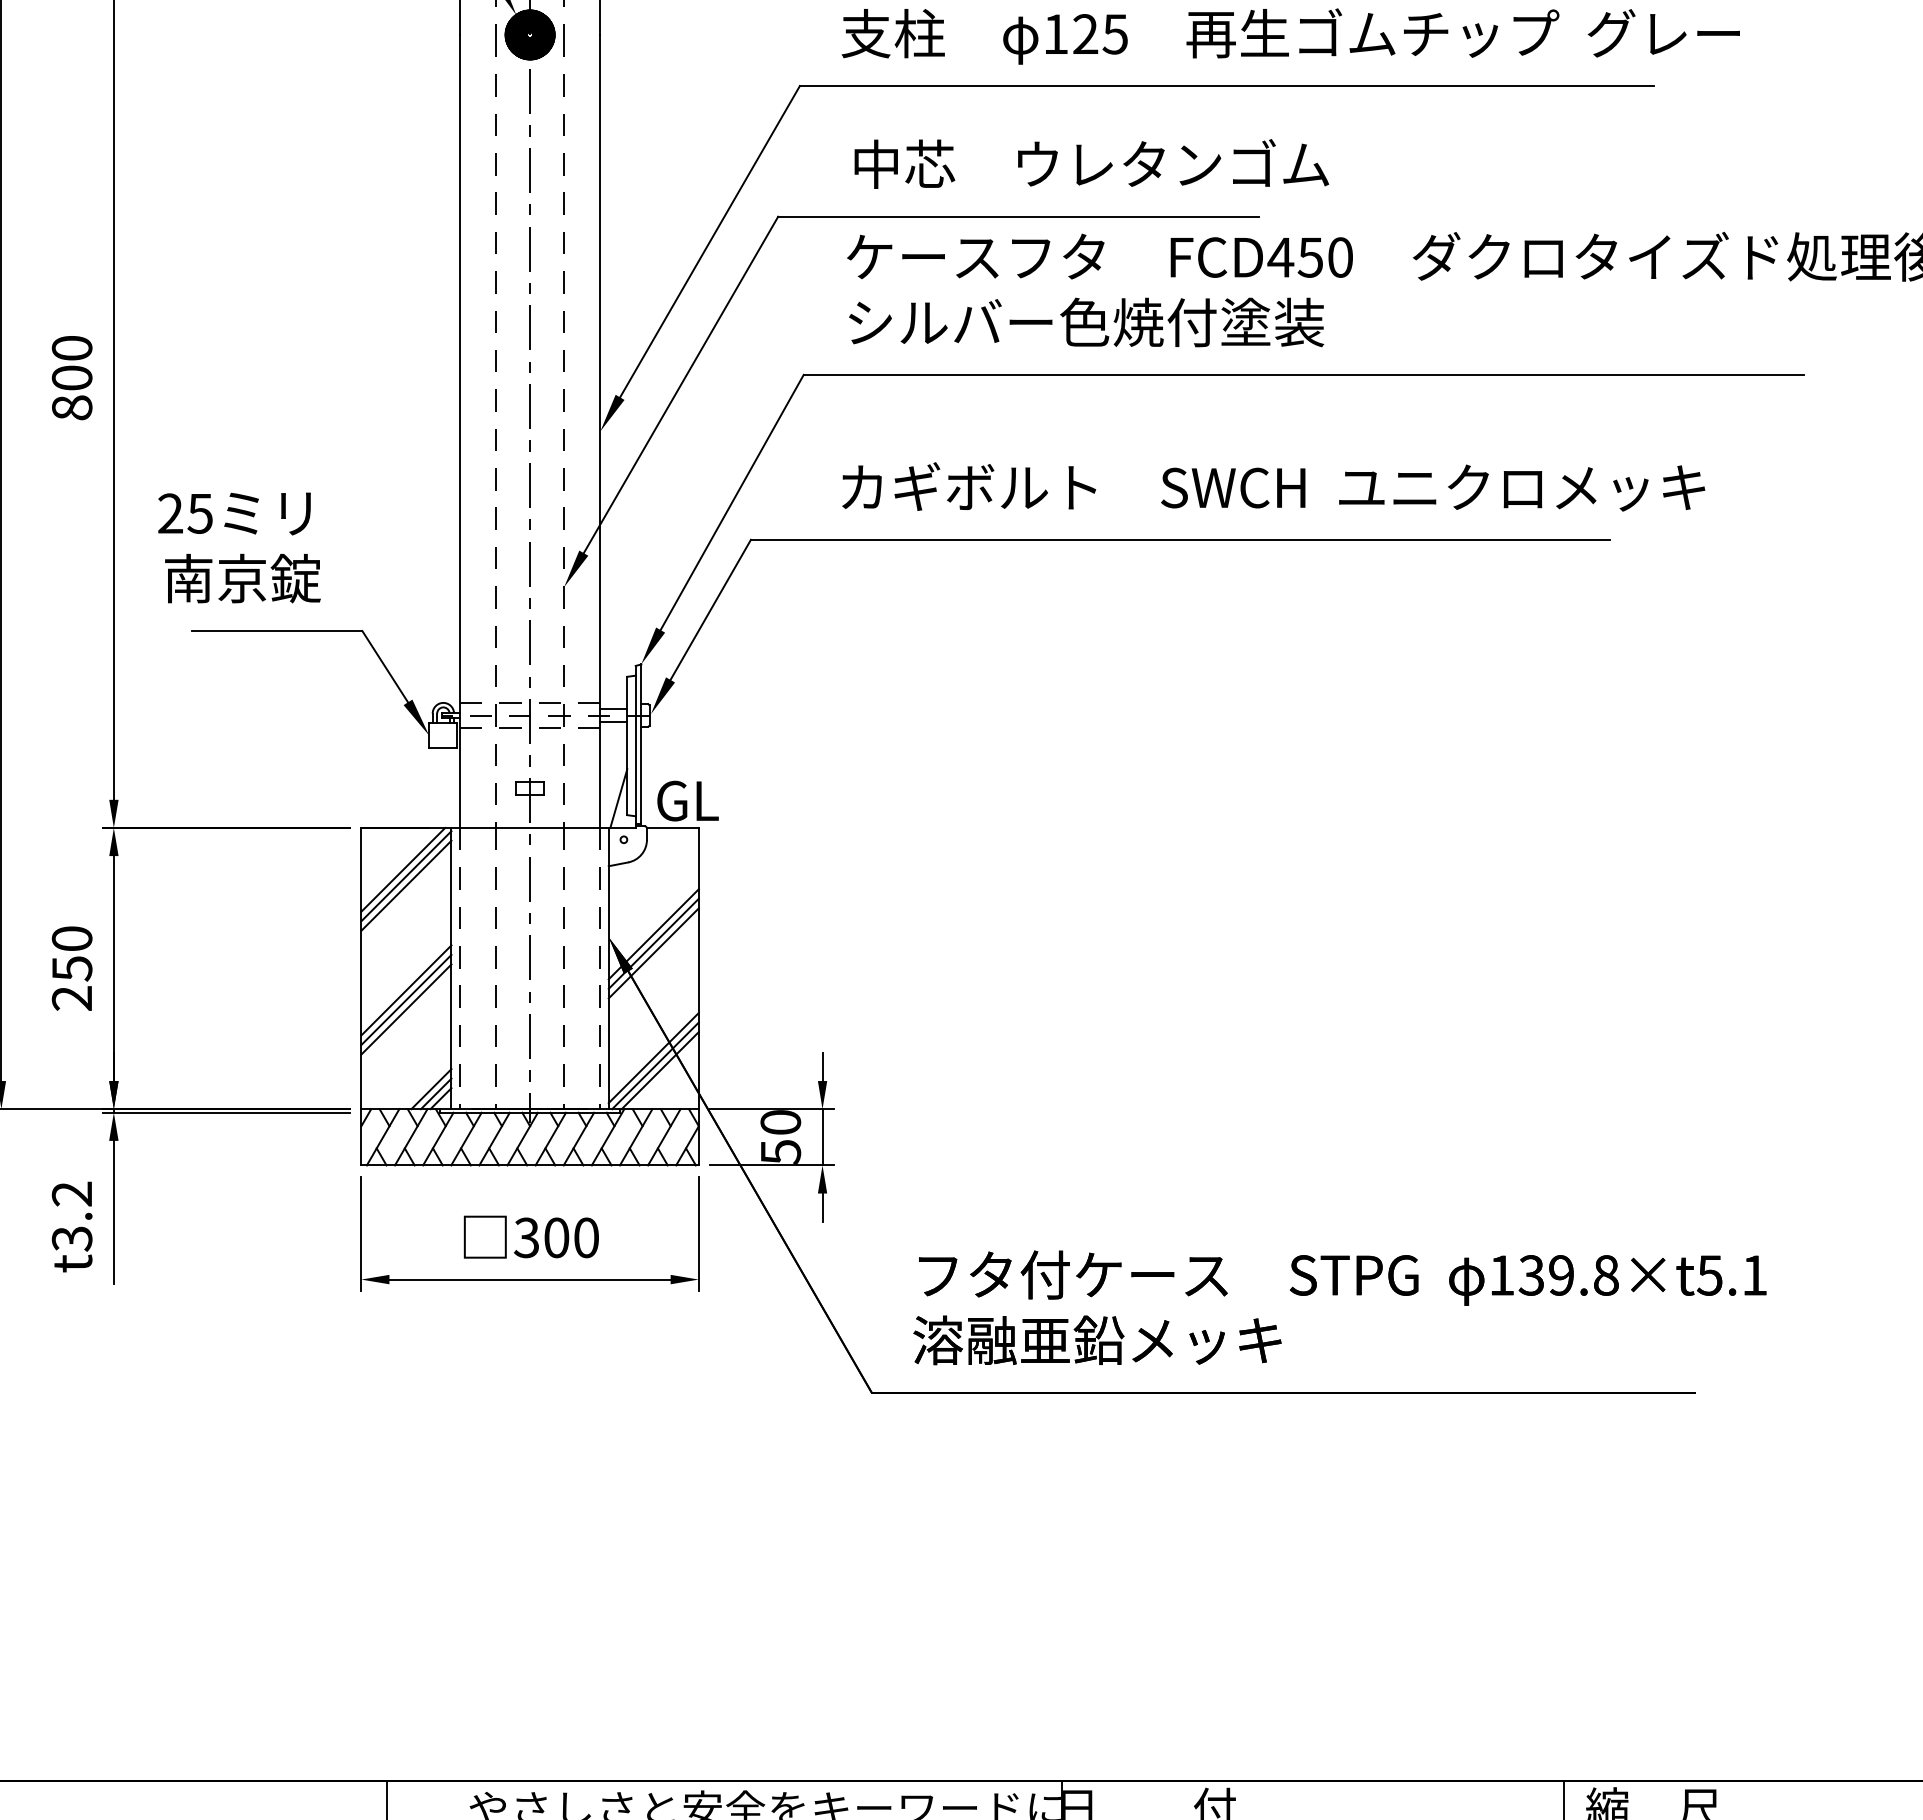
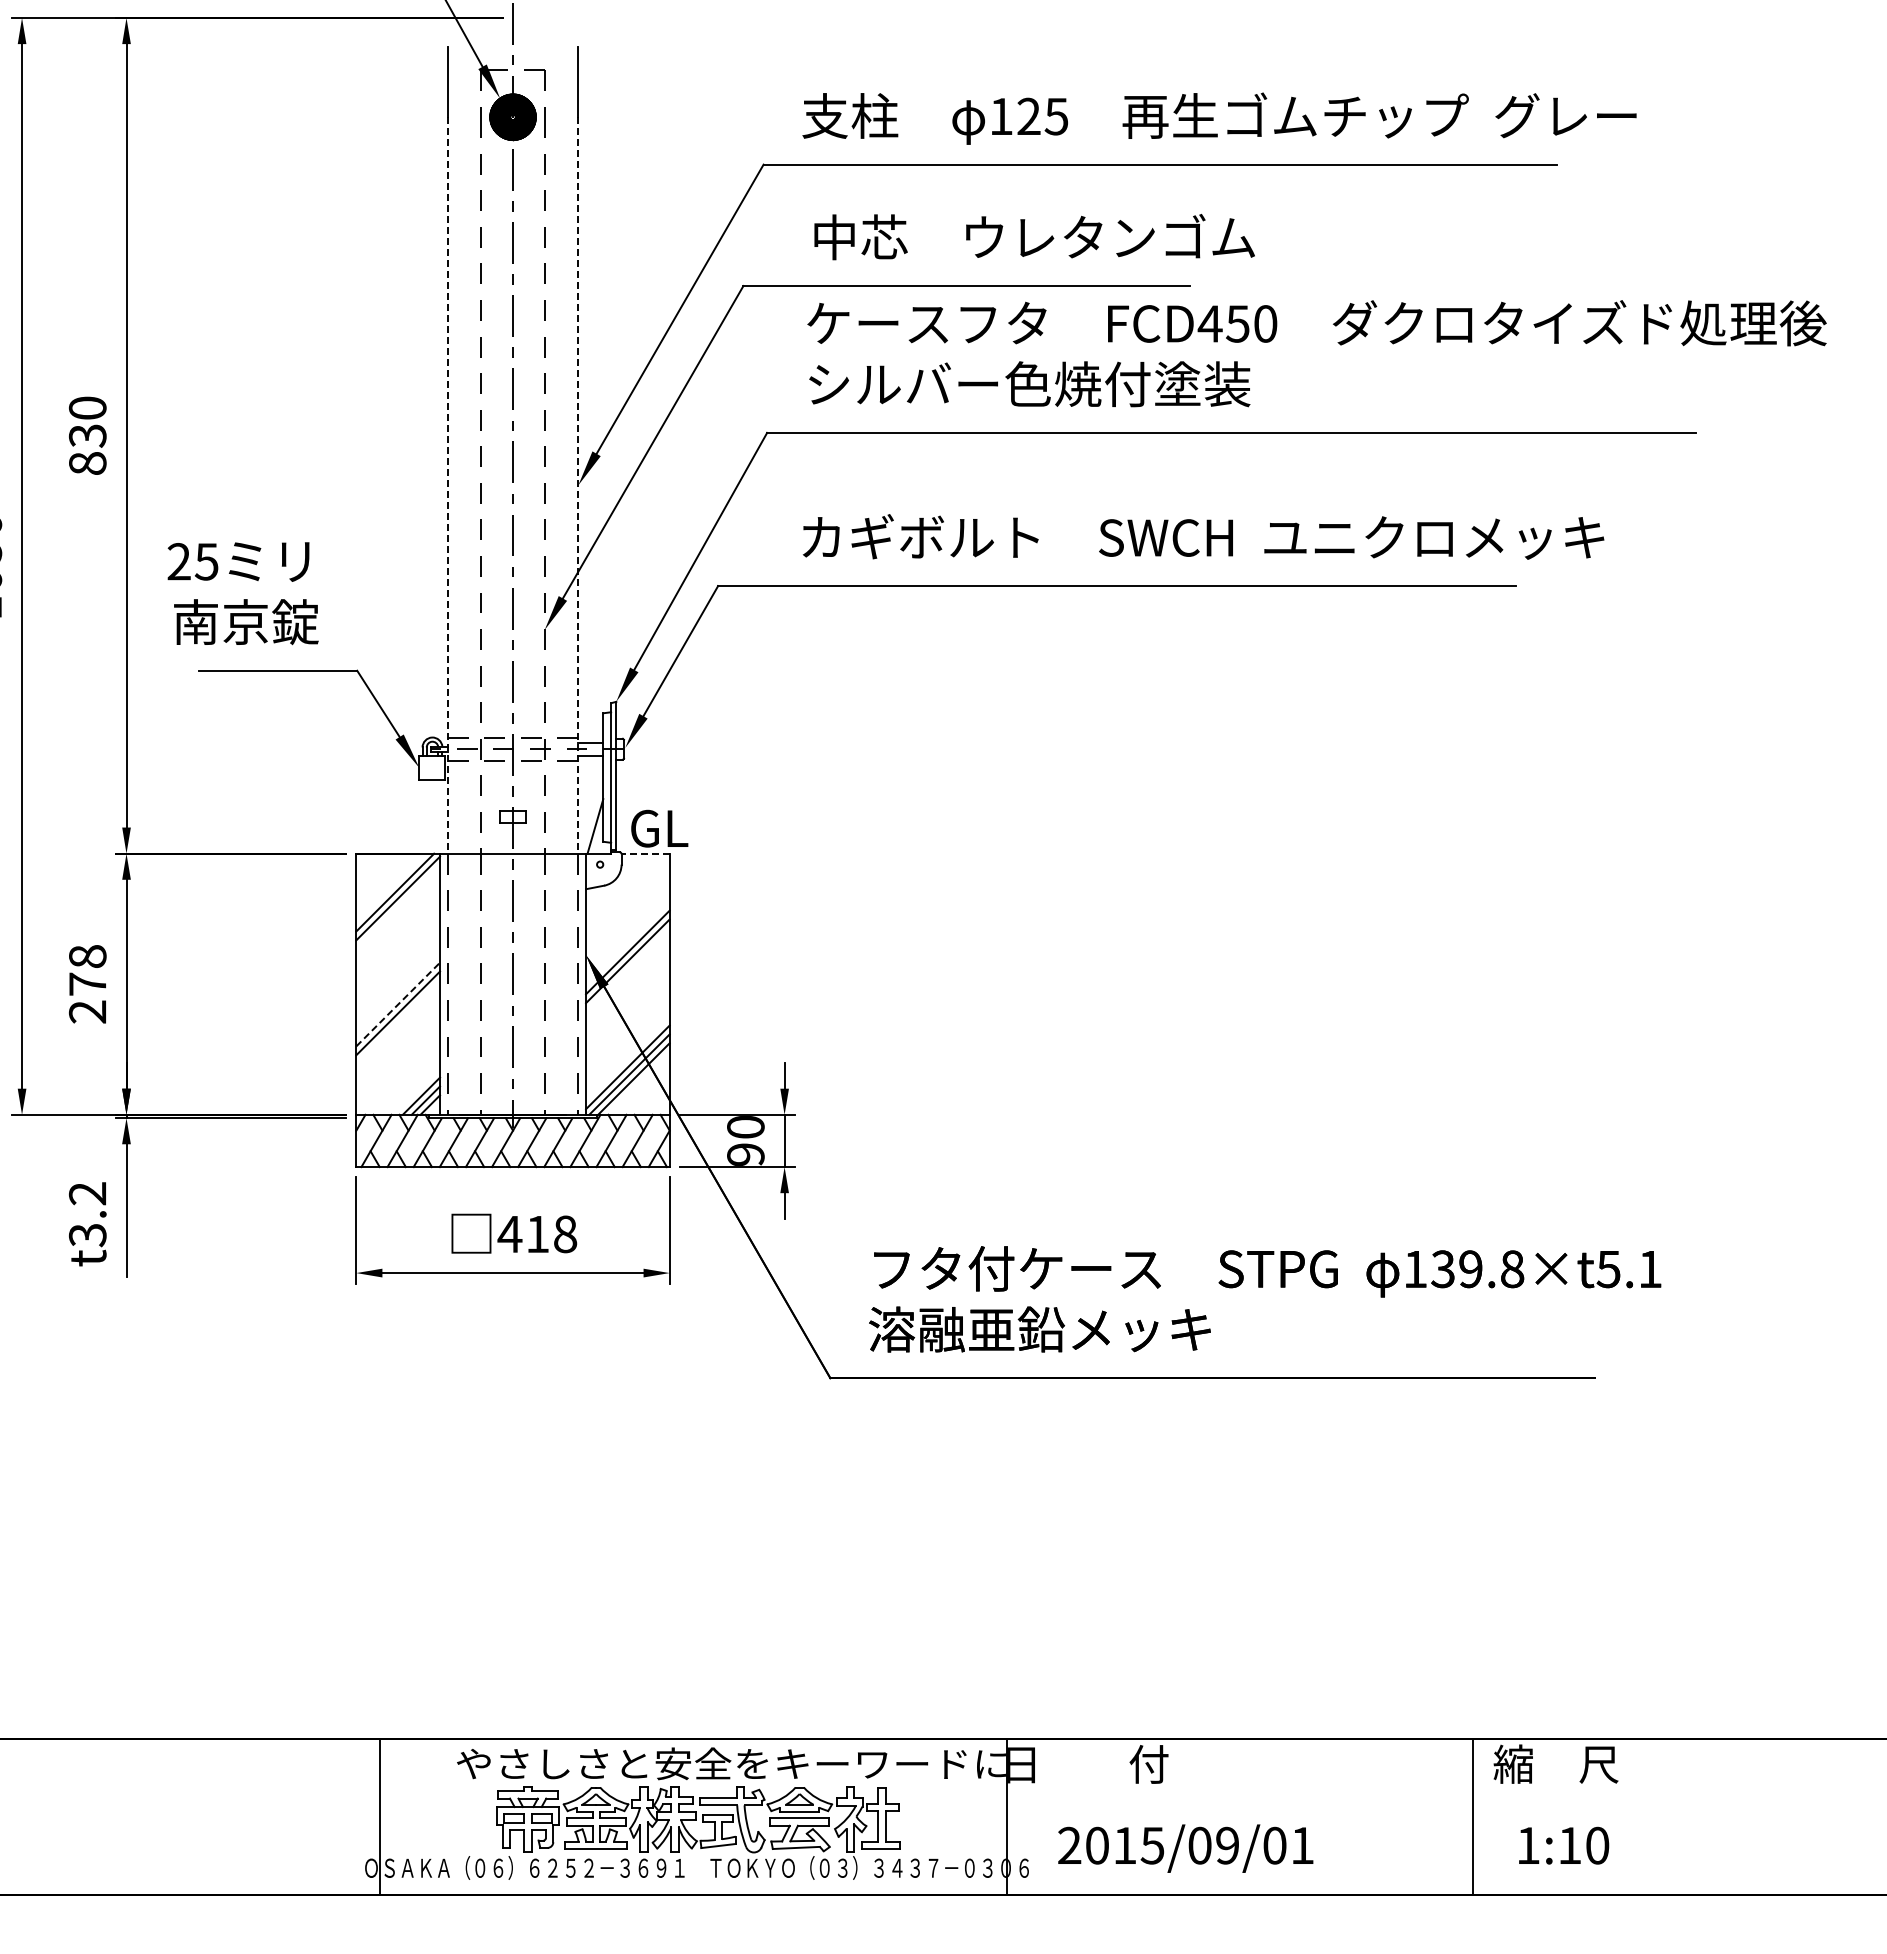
text: (71, 377) -> (87, 435), 800 -> 830
line: (459, 431) -> (447, 485), solid -> dashed
line: (600, 431) -> (578, 485), solid -> dashed
line: (672, 827) -> (645, 853), solid -> dashed
line: (406, 885) -> (398, 907), removed
line: (653, 952) -> (627, 969), removed
text: (71, 953) -> (87, 970), 250 -> 278
line: (406, 990) -> (398, 1004), solid -> dashed
line: (406, 1009) -> (398, 1022), removed
text: (780, 1151) -> (745, 1154), 50 -> 90
text: (556, 1238) -> (537, 1234), 300 -> 418

